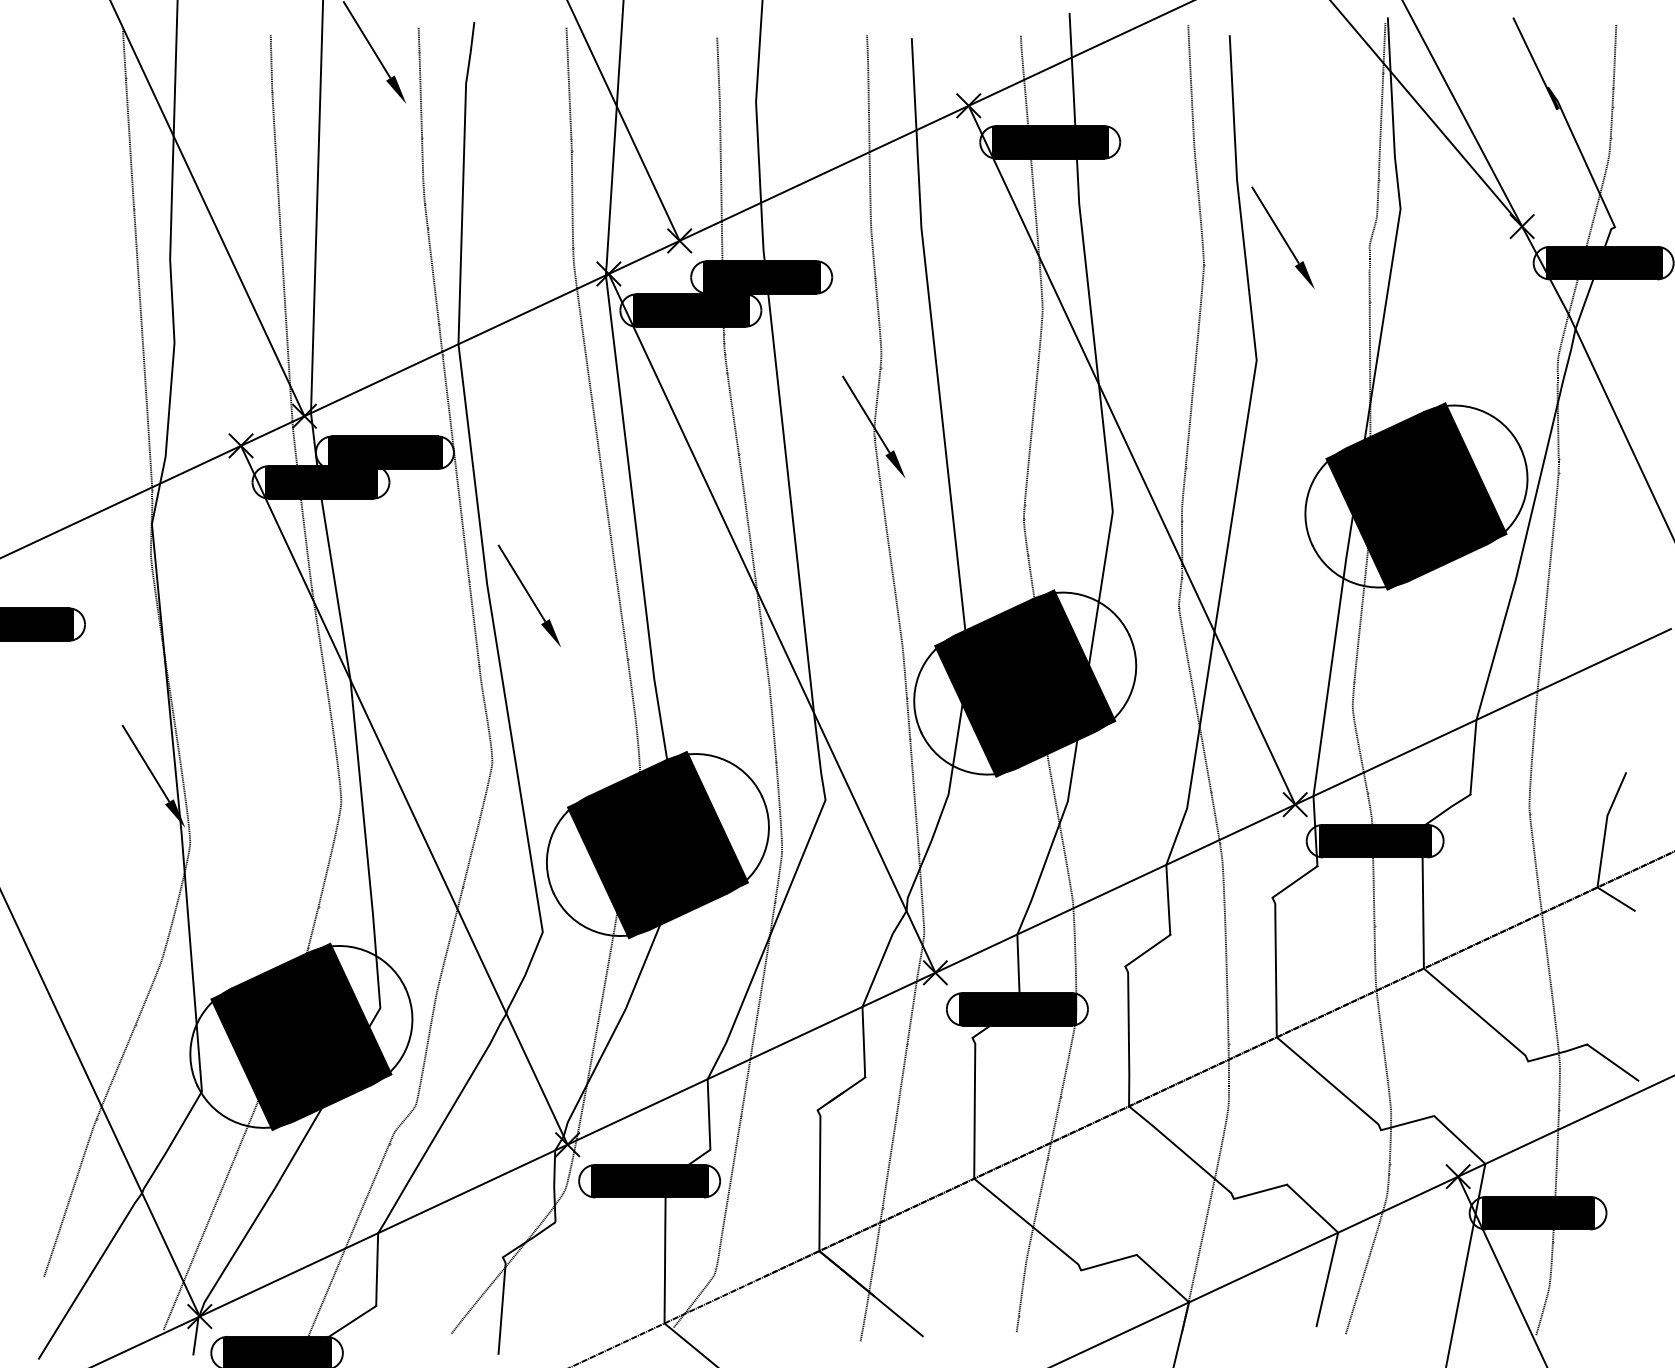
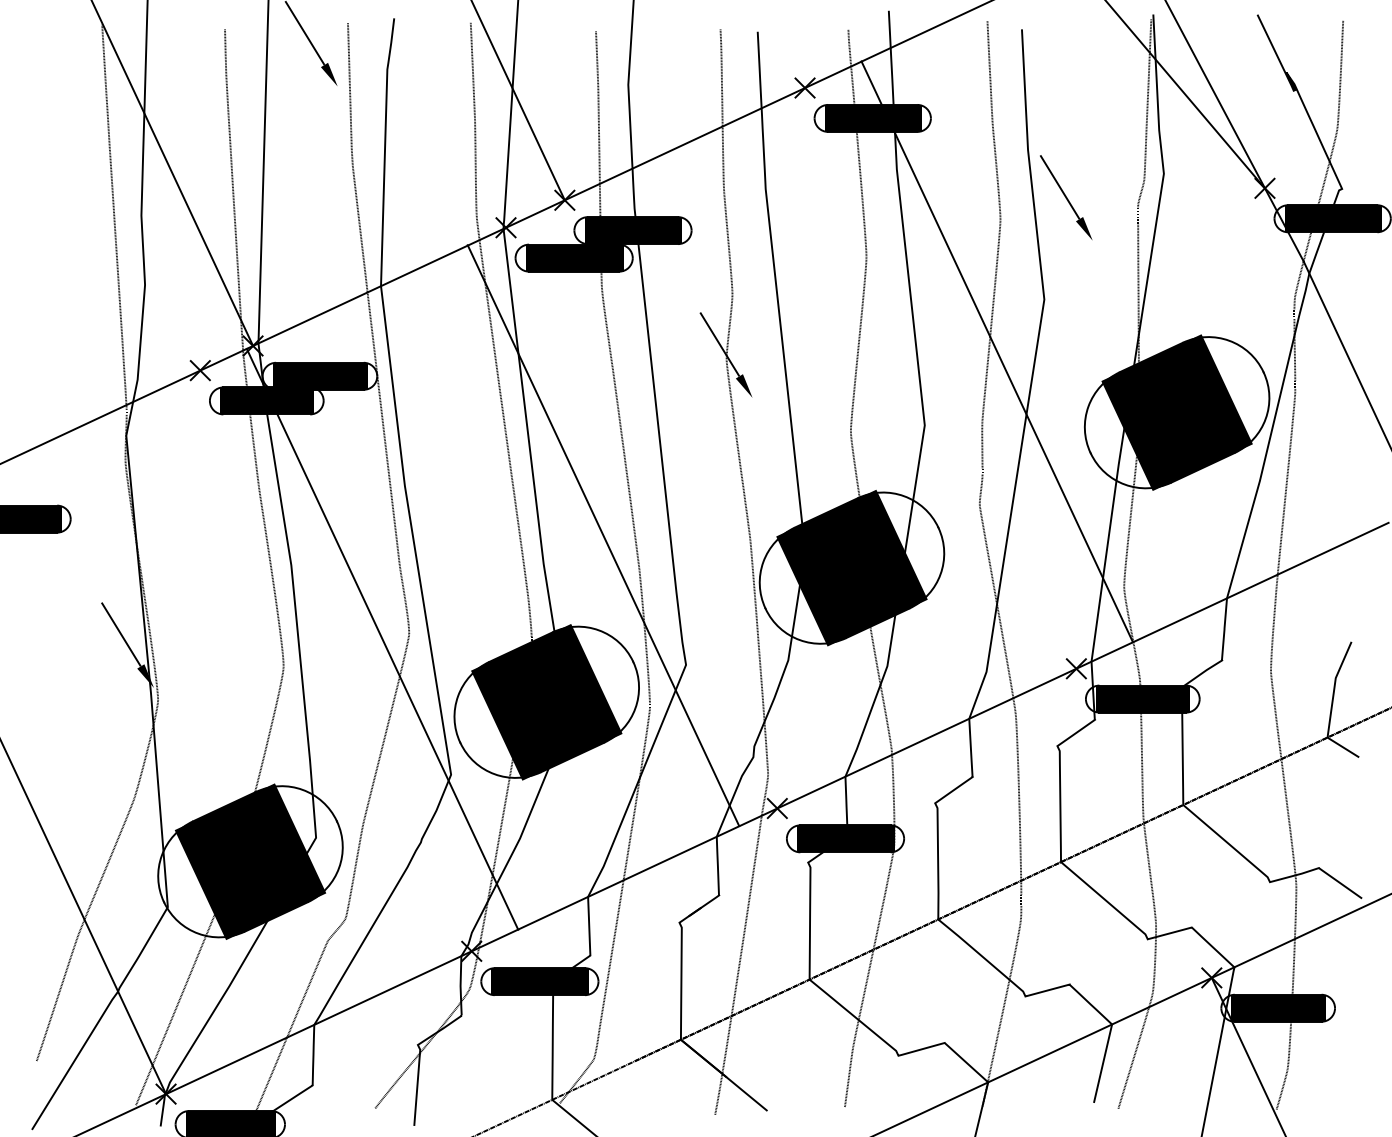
line: (1131, 454) -> (996, 351), moved
part: (528, 595) -> (439, 494), removed
line: (771, 623) -> (602, 535), moved
line: (404, 794) -> (382, 638), moved

